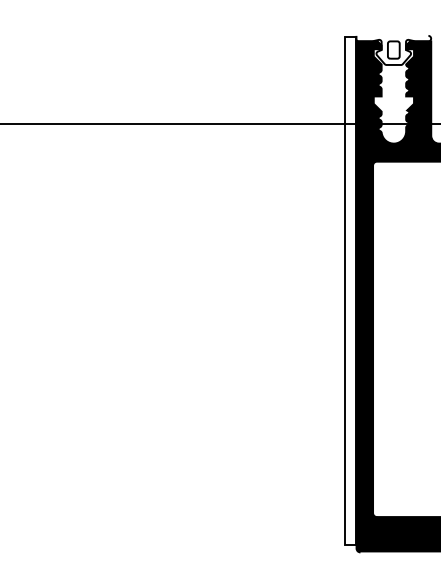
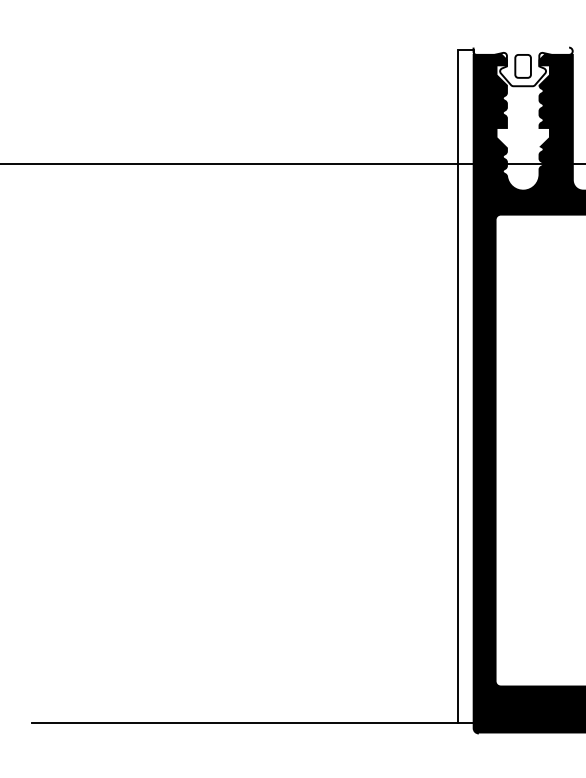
line: (183, 544) -> (244, 723), added

